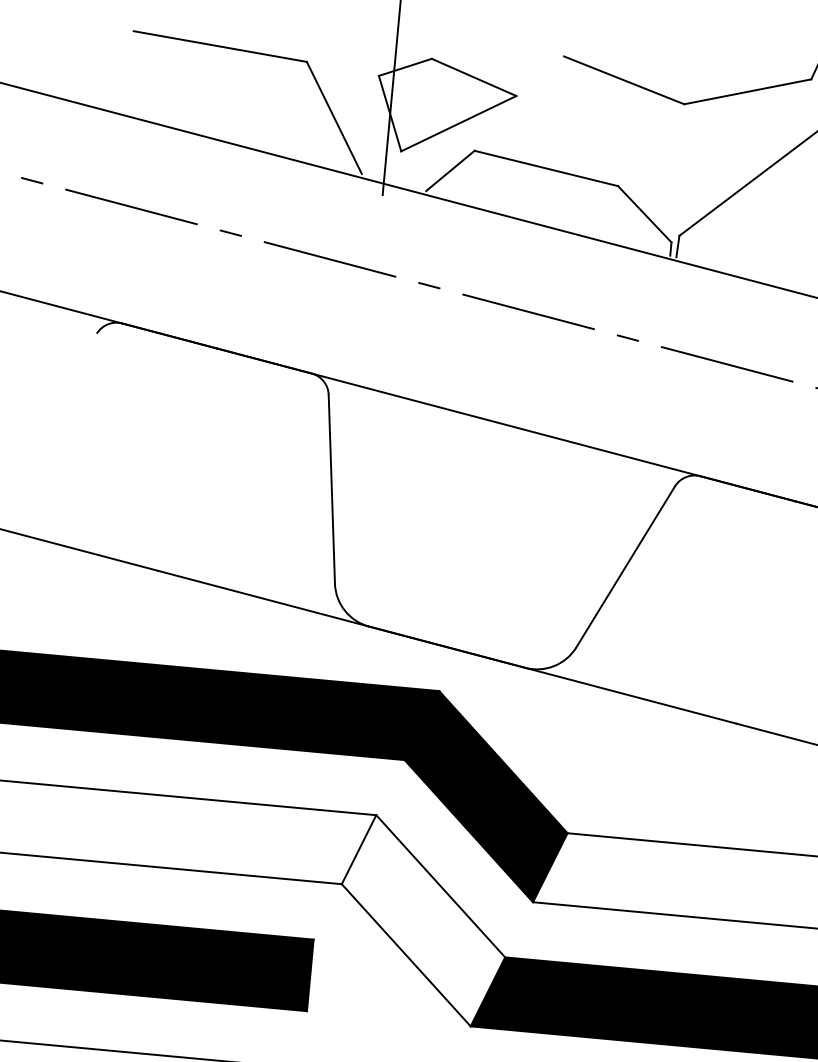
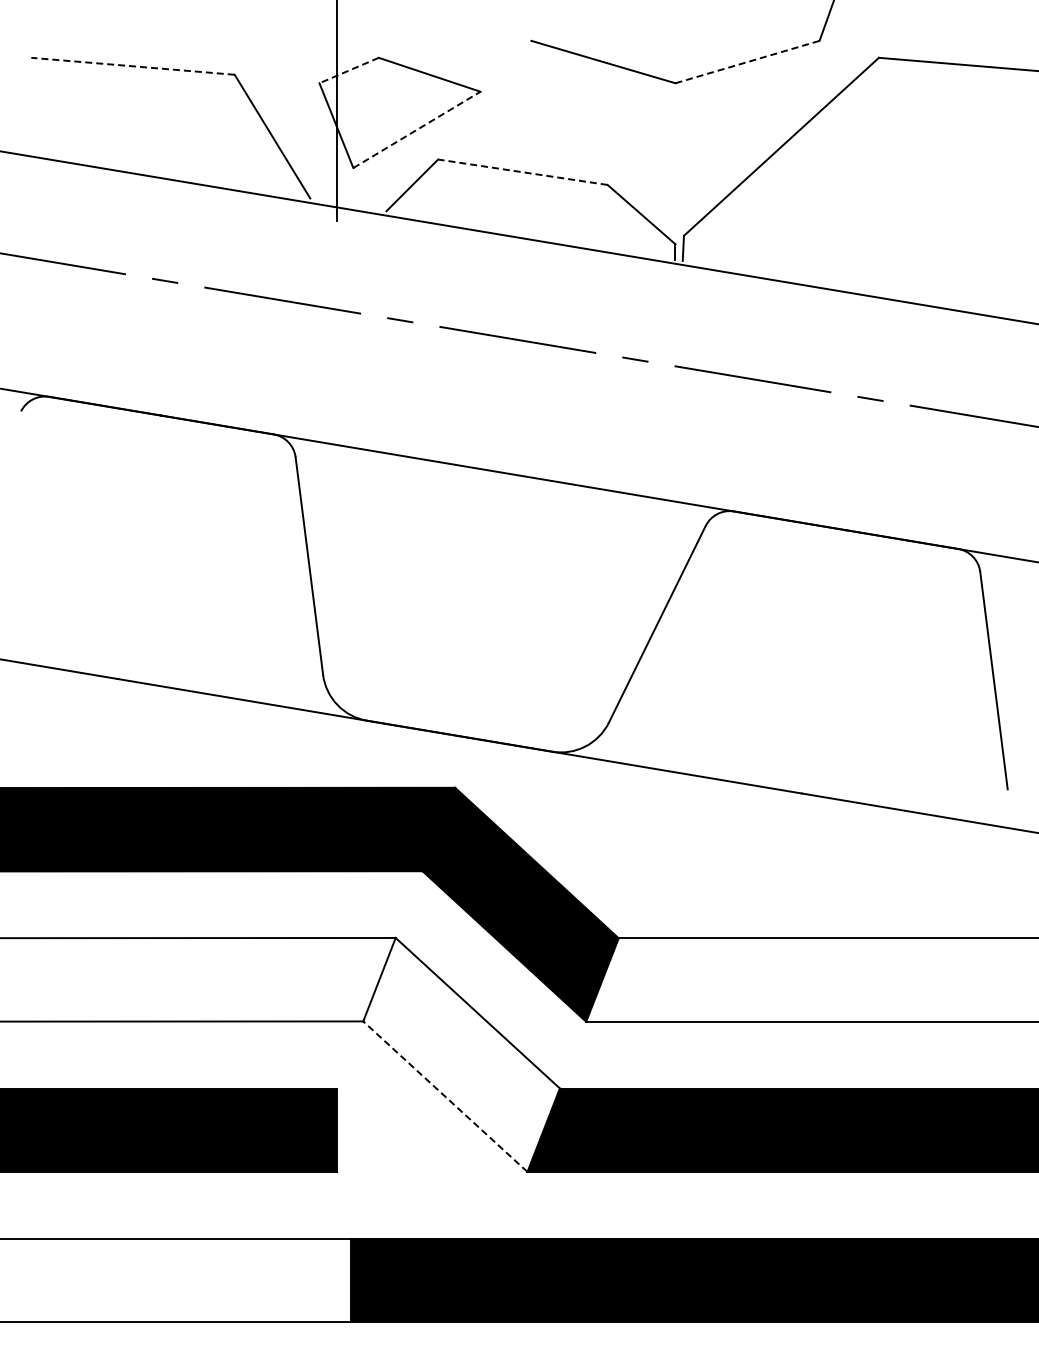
line: (219, 46) -> (132, 66), solid -> dashed
line: (404, 67) -> (348, 70), solid -> dashed
line: (748, 91) -> (748, 61), solid -> dashed
line: (459, 123) -> (417, 129), solid -> dashed
line: (545, 168) -> (522, 172), solid -> dashed
line: (406, 955) -> (445, 1096), solid -> dashed

